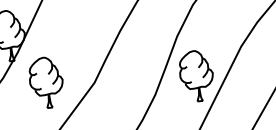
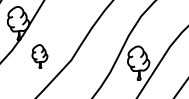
part: (45, 82) -> (39, 56), size x0.7

